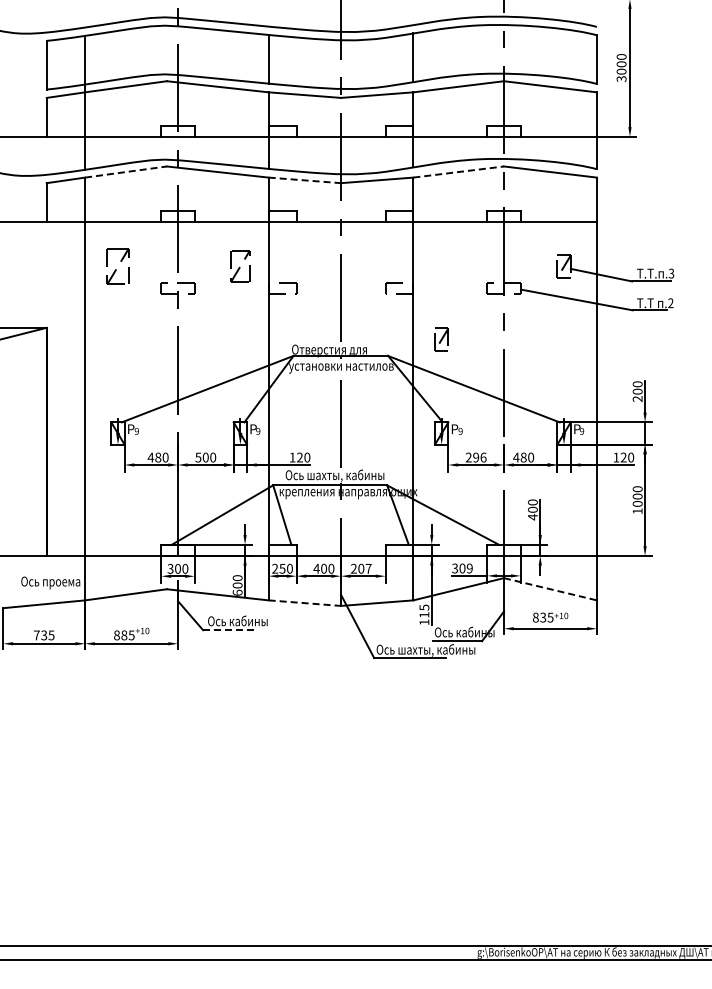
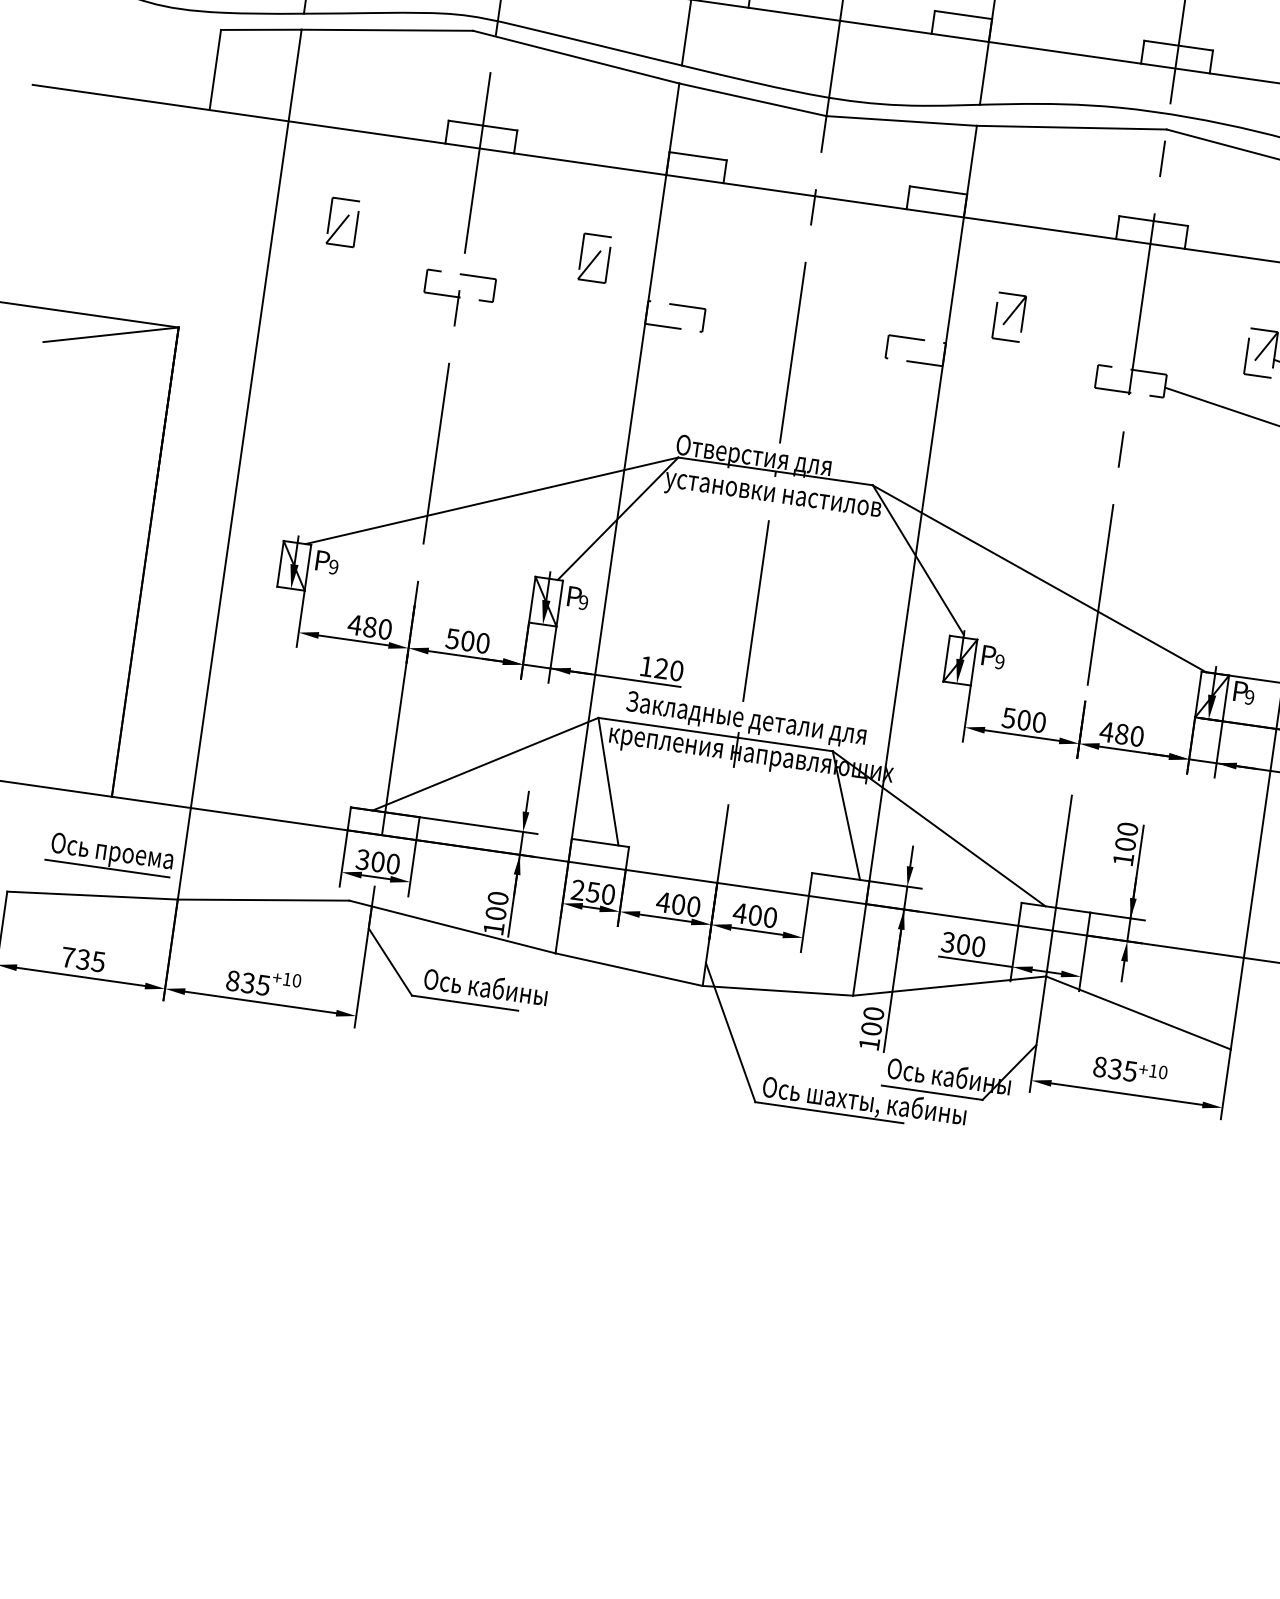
line: (126, 171) -> (388, 29), dashed -> solid
line: (458, 172) -> (1071, 128), dashed -> solid
line: (305, 180) -> (754, 100), dashed -> solid
part: (117, 266) -> (342, 222), size x0.62
part: (240, 266) -> (595, 258), size x0.71
part: (441, 339) -> (1008, 316), moved
text: (475, 457) -> (1022, 719), 296 -> 500
text: (343, 475) -> (745, 718), Ось шахты, кабины -> Закладные детали для
text: (532, 517) -> (1122, 860), 400 -> 100
text: (360, 568) -> (753, 914), 207 -> 400
text: (469, 568) -> (977, 946), 309 -> 300
line: (550, 589) -> (1138, 1013), dashed -> solid
line: (49, 590) -> (107, 868), added
text: (237, 592) -> (493, 927), 600 -> 100
line: (305, 603) -> (630, 970), dashed -> solid
text: (424, 610) -> (873, 1019), 115 -> 100
line: (229, 630) -> (466, 1003), dashed -> solid
text: (124, 634) -> (248, 981), 885 -> 835

